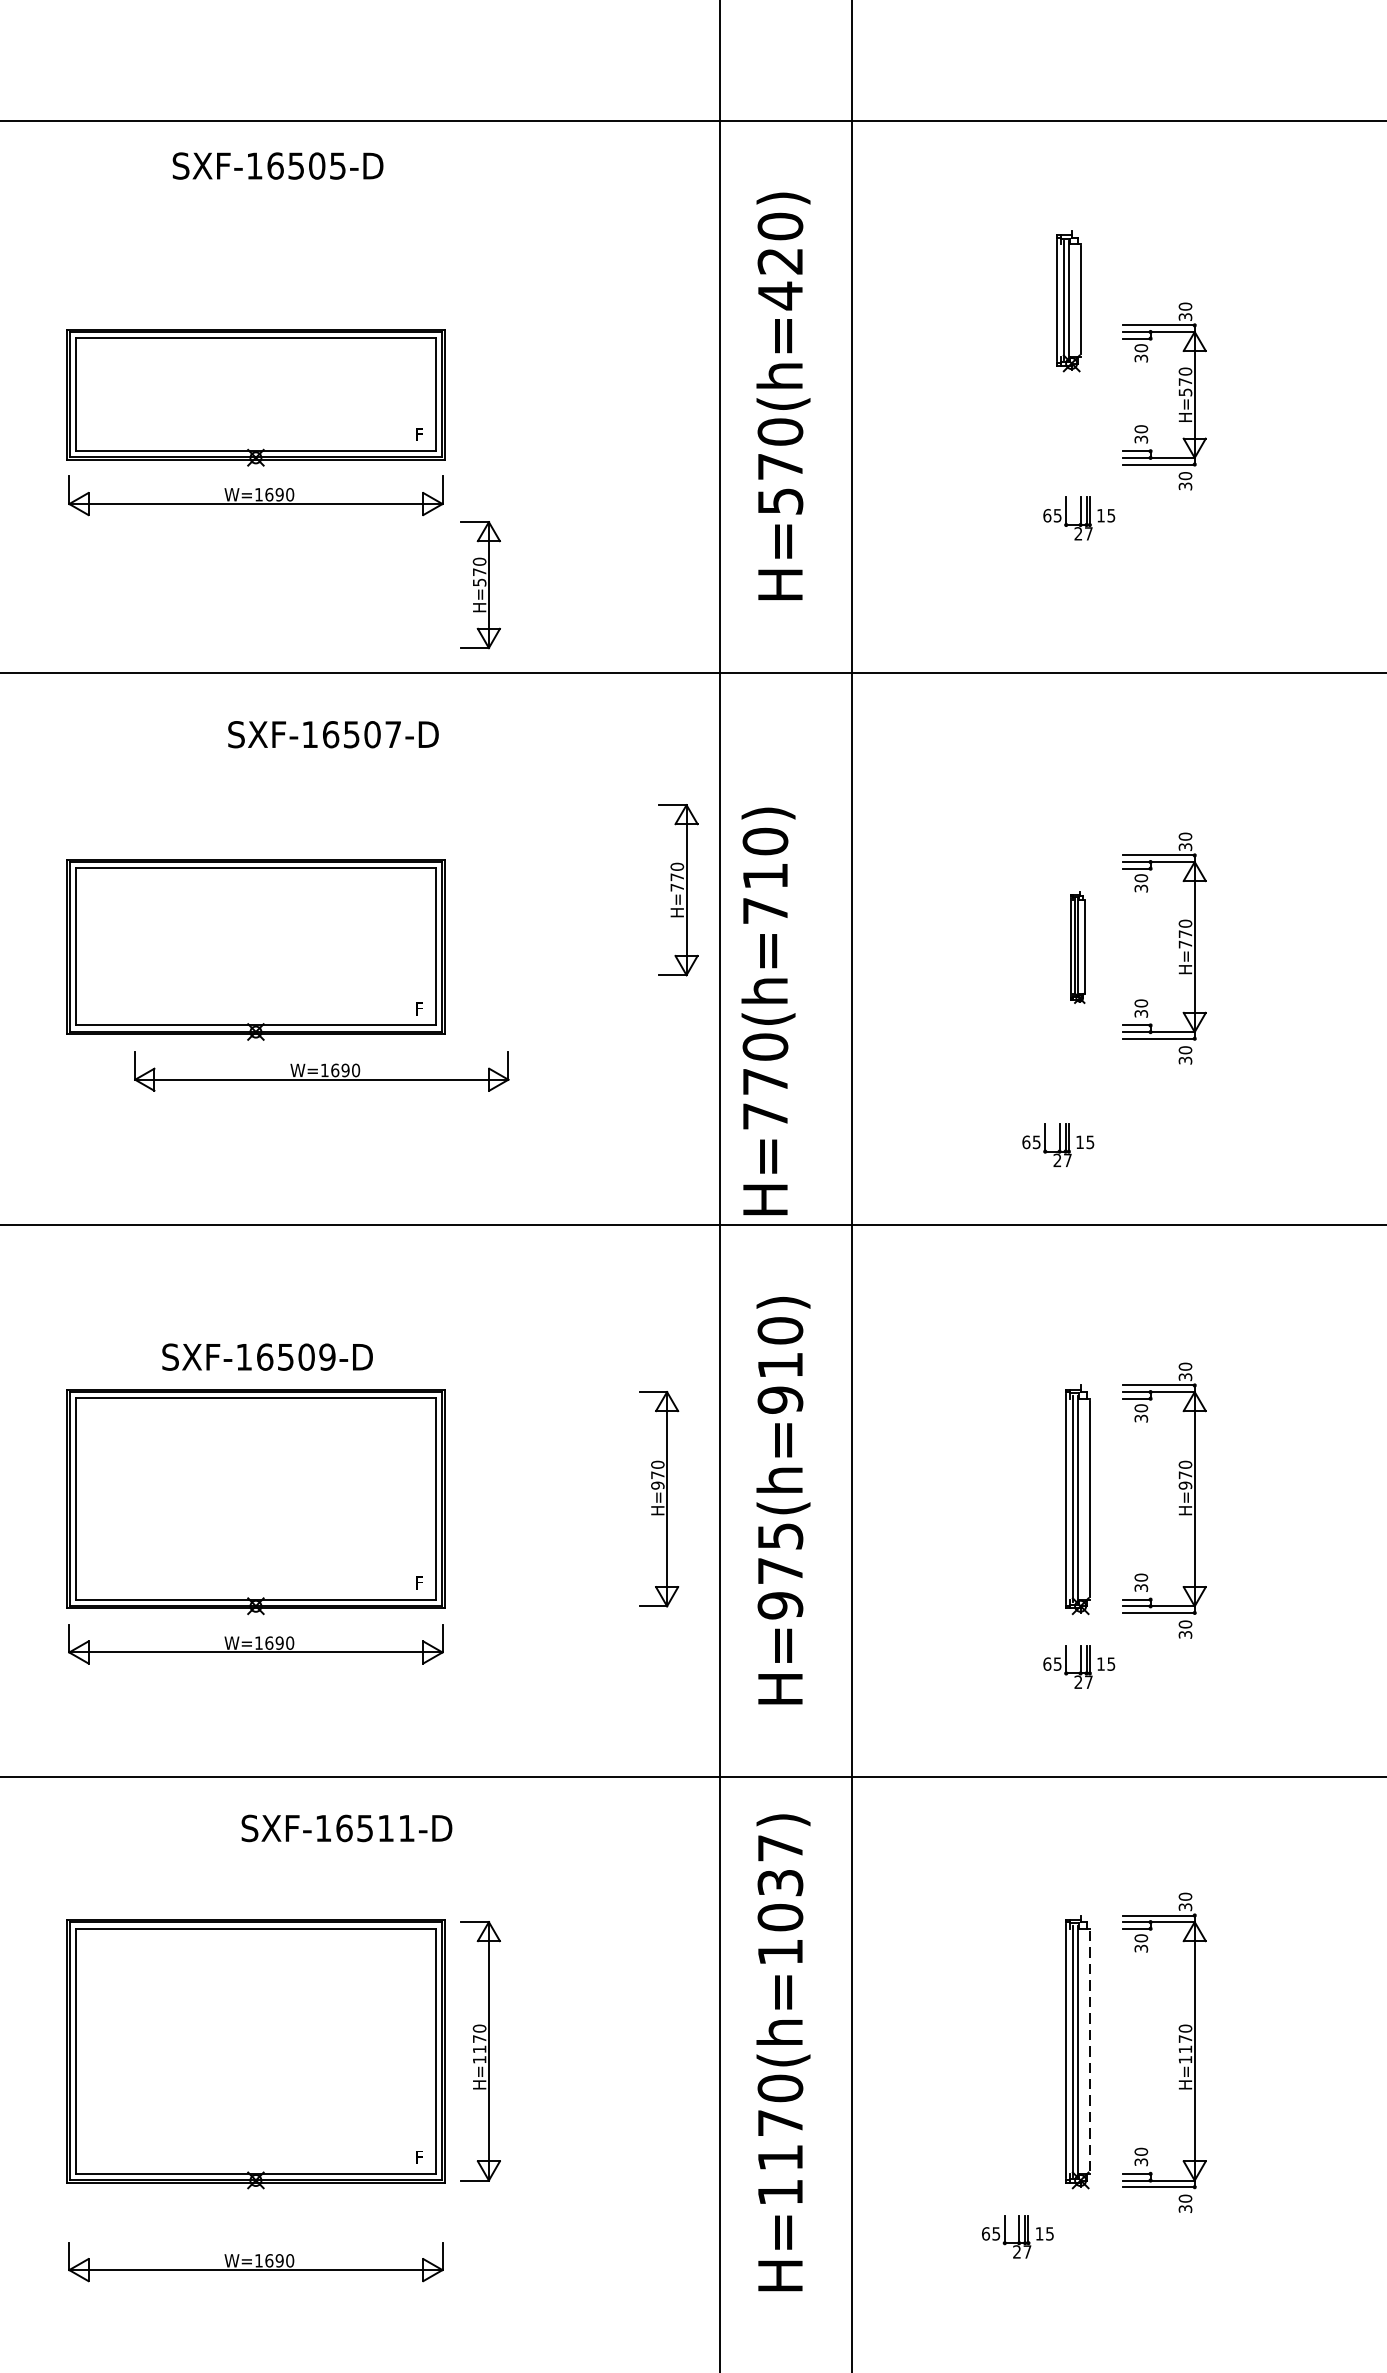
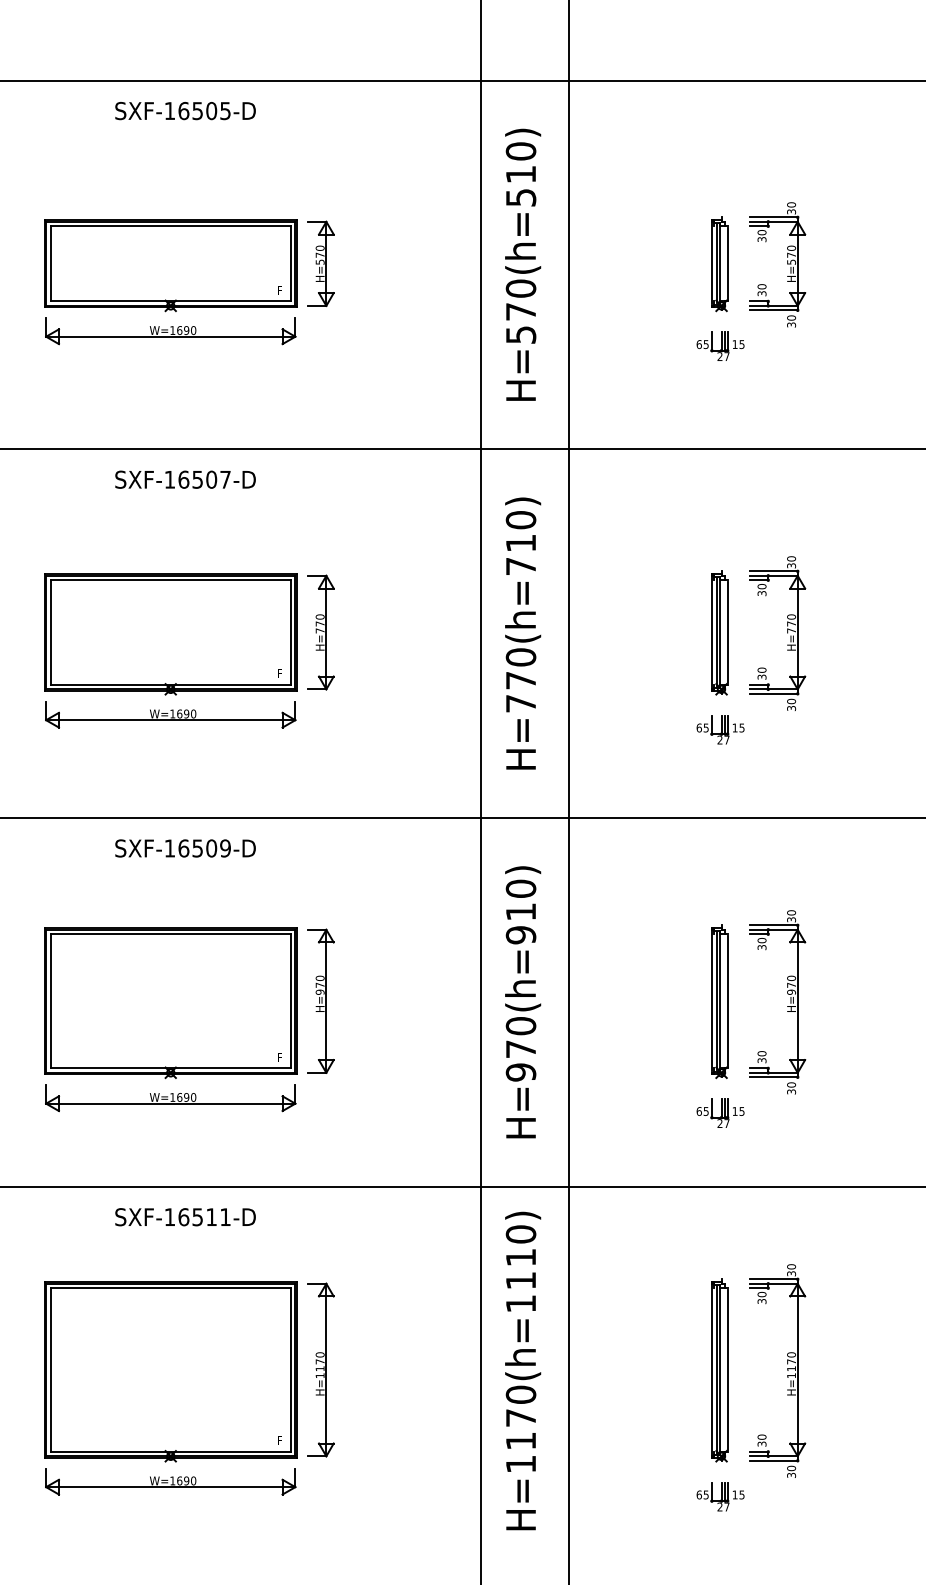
text: (779, 279) -> (520, 186), H=570(h=420) -> H=570(h=510)
part: (1068, 301) -> (719, 264), moved
part: (480, 584) -> (320, 263), moved
text: (333, 734) -> (185, 479), moved
part: (677, 890) -> (320, 632), moved
part: (1077, 946) -> (719, 632), size x1.67
text: (769, 1011) -> (523, 633), moved
part: (321, 1071) -> (170, 714), moved
part: (1058, 1144) -> (720, 729), moved
text: (267, 1357) -> (185, 848), moved
part: (658, 1497) -> (320, 1000), moved
text: (779, 1536) -> (520, 1026), H=975(h=910) -> H=970(h=910)
text: (346, 1828) -> (185, 1217), moved
text: (779, 1882) -> (520, 1257), H=1170(h=1037) -> H=1170(h=1110)
line: (1089, 2051) -> (727, 1370), dashed -> solid
part: (1017, 2236) -> (720, 1496), moved
part: (255, 2261) -> (170, 1481), moved

